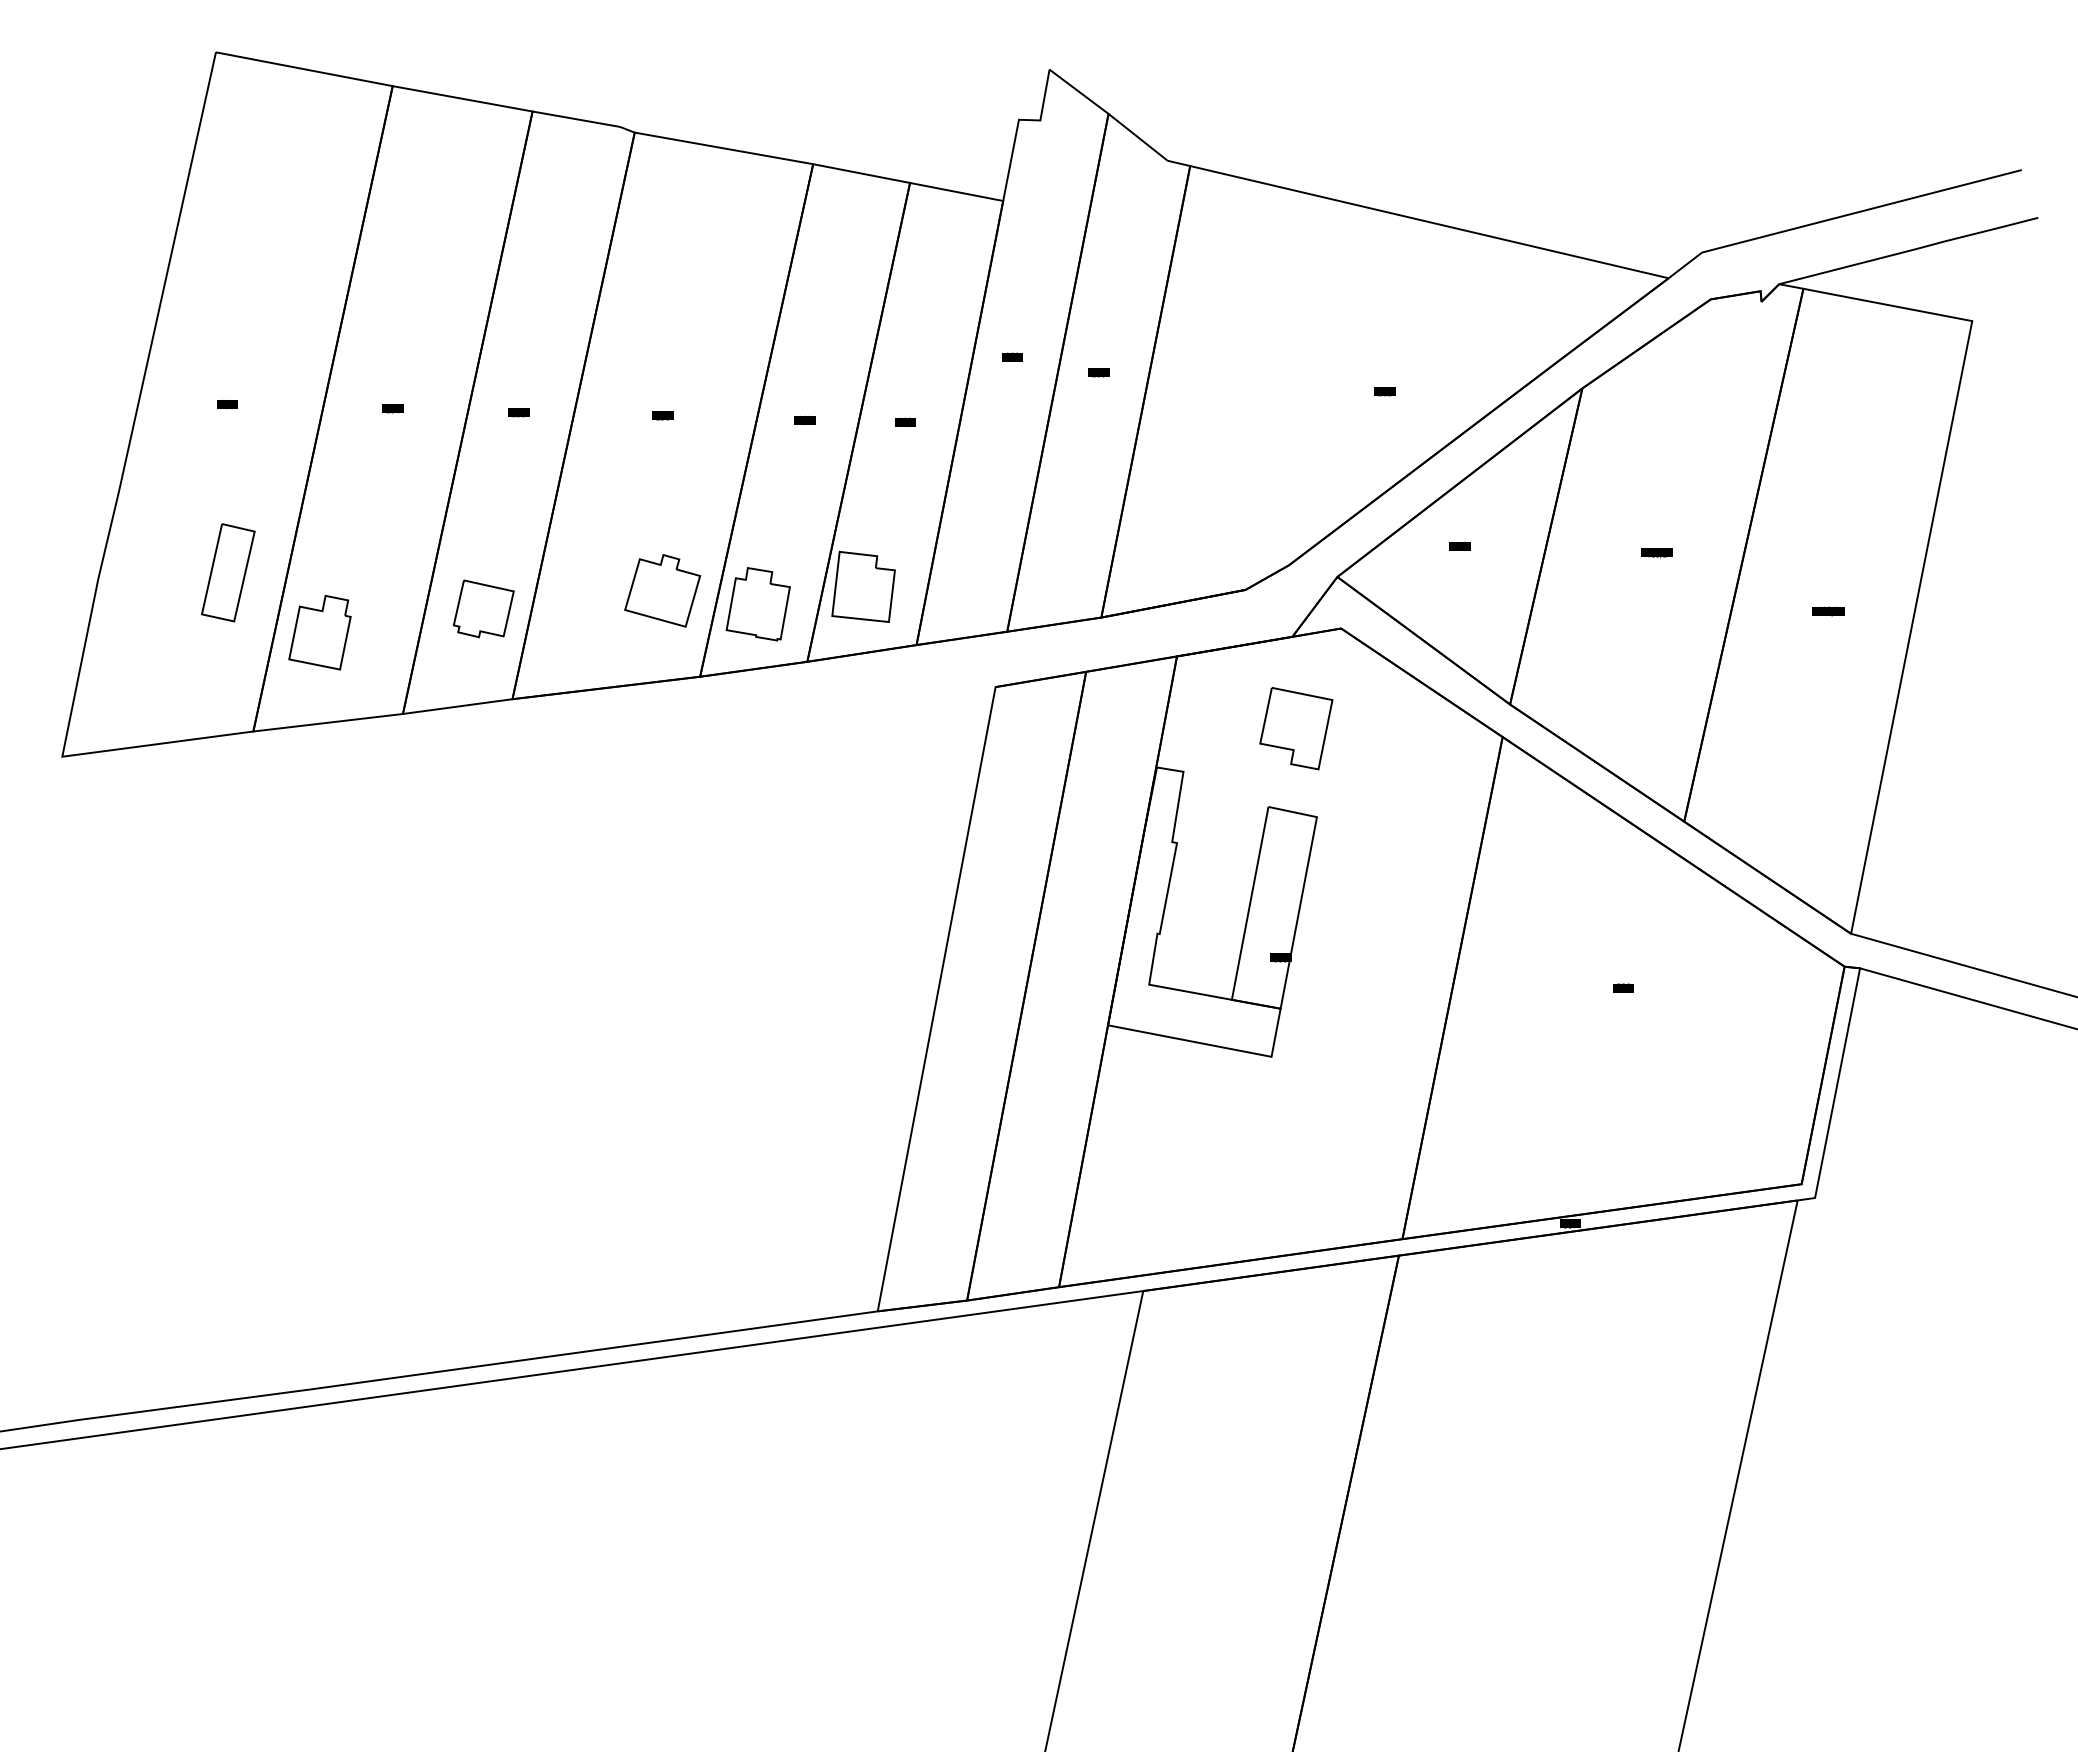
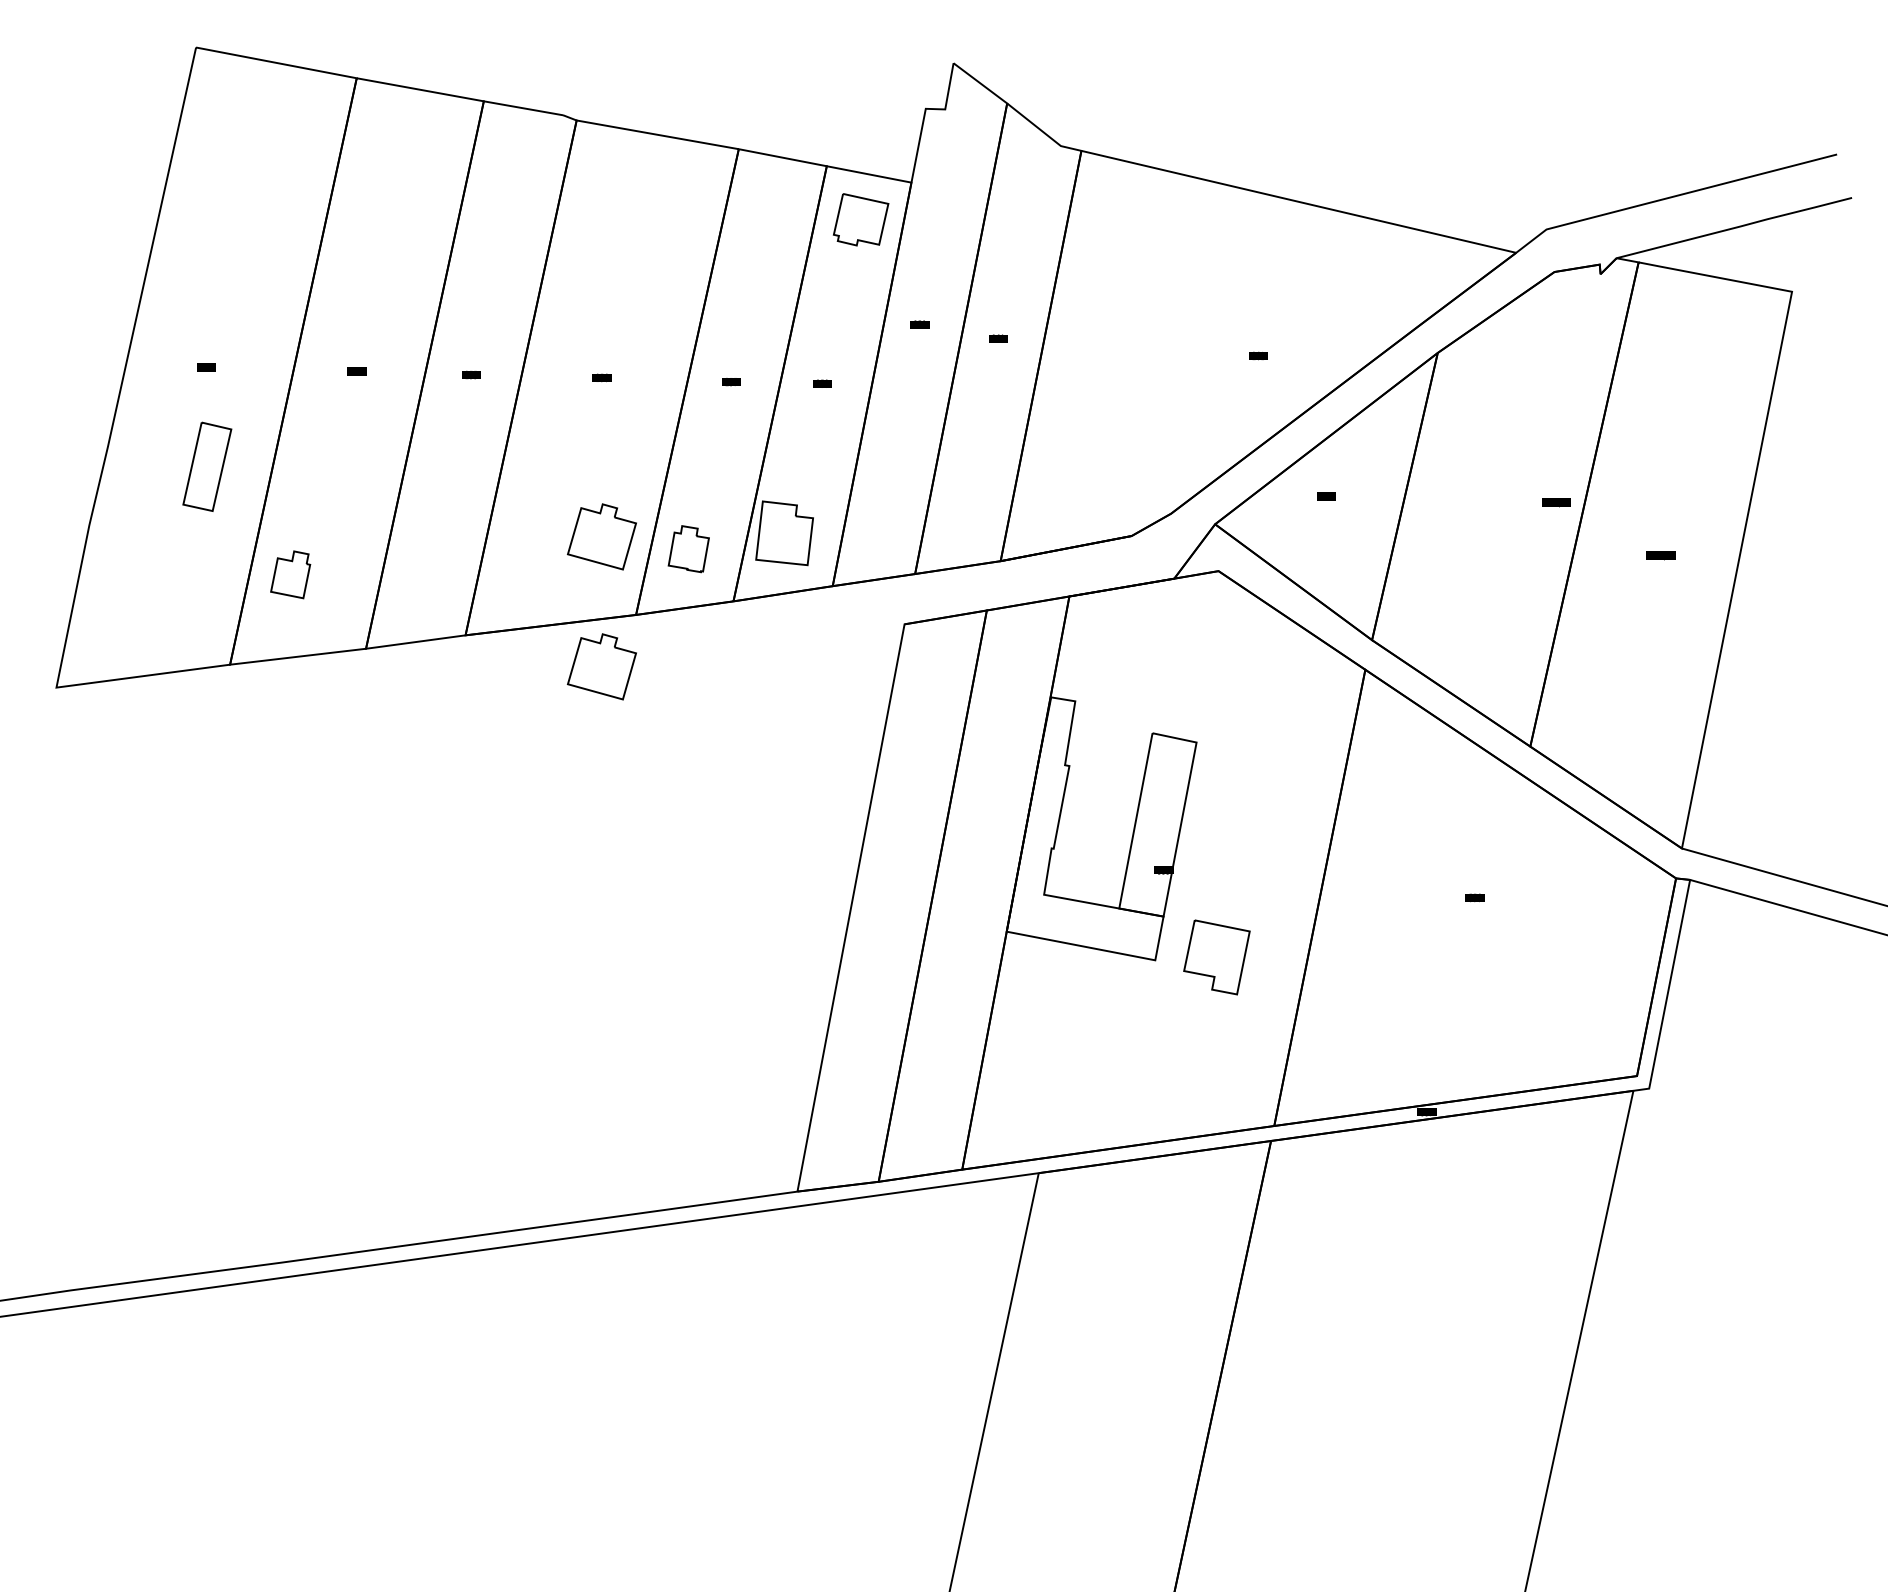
text: (1656, 553) -> (1556, 502), moved
part: (228, 572) -> (207, 466), moved
part: (757, 604) -> (688, 549), size x0.7
part: (483, 608) -> (860, 219), moved
part: (319, 632) -> (290, 574), size x0.7
part: (1296, 728) -> (1217, 957), moved
part: (662, 733) -> (601, 666), added

